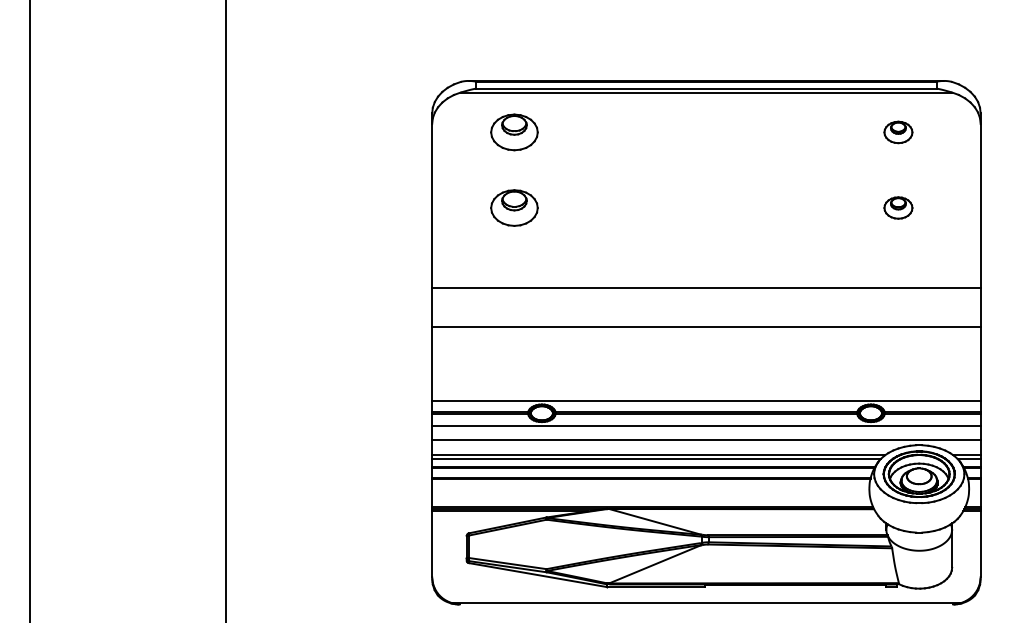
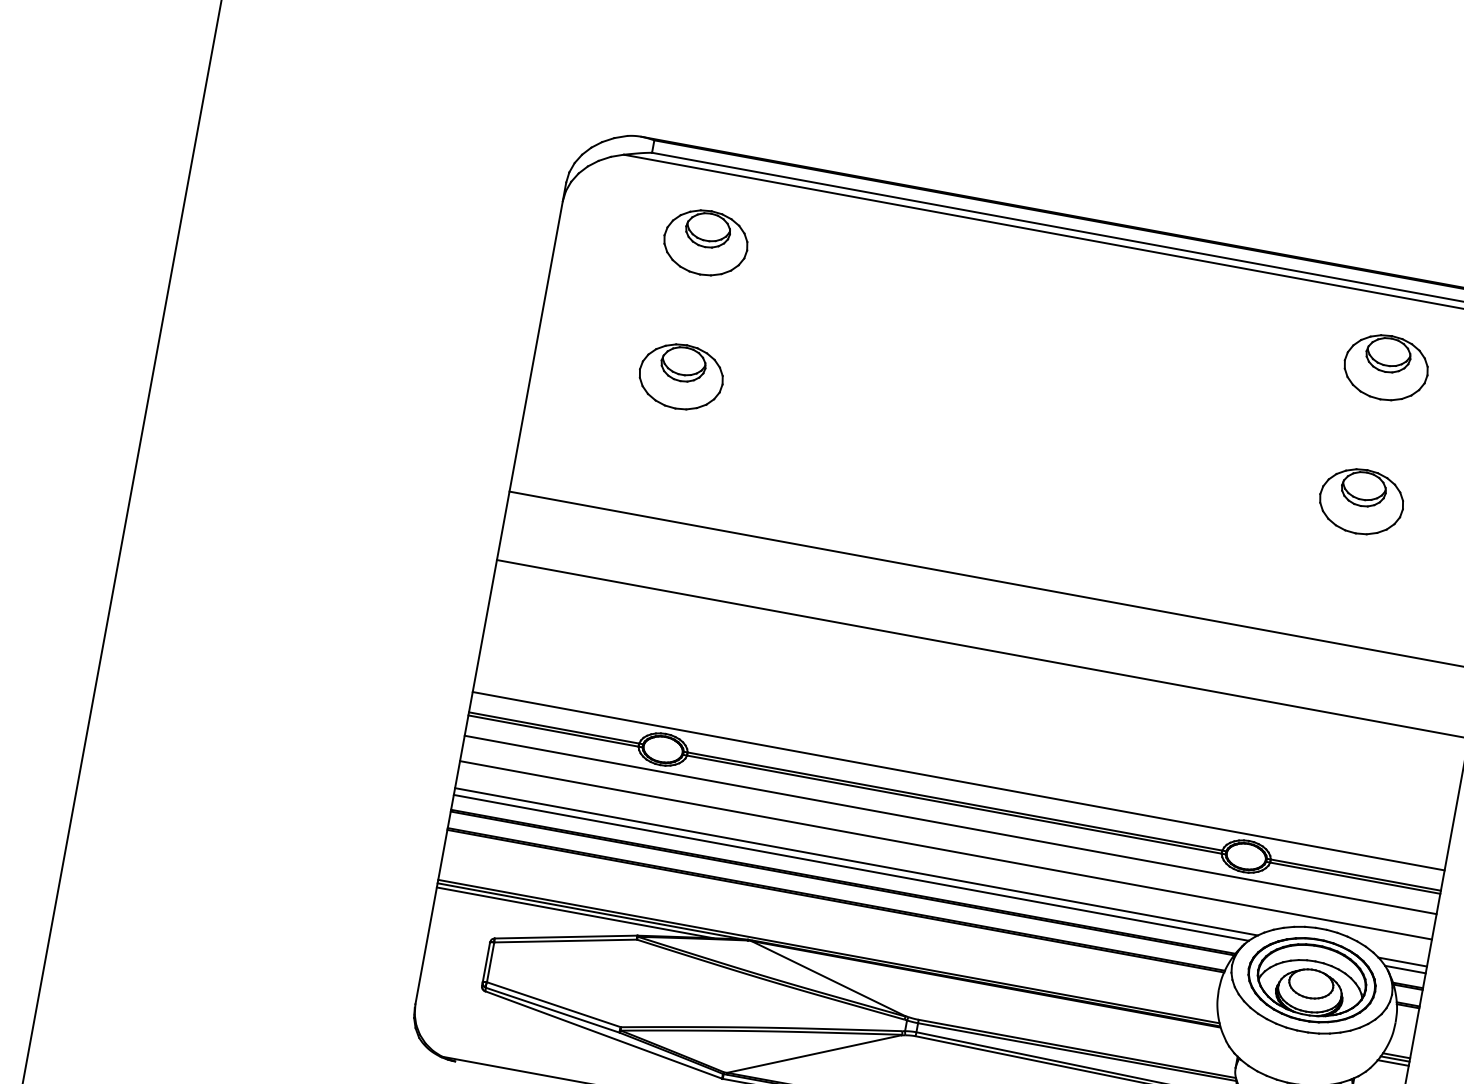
part: (898, 132) -> (1386, 367), size x1.67
part: (898, 207) -> (1361, 500), size x1.67

